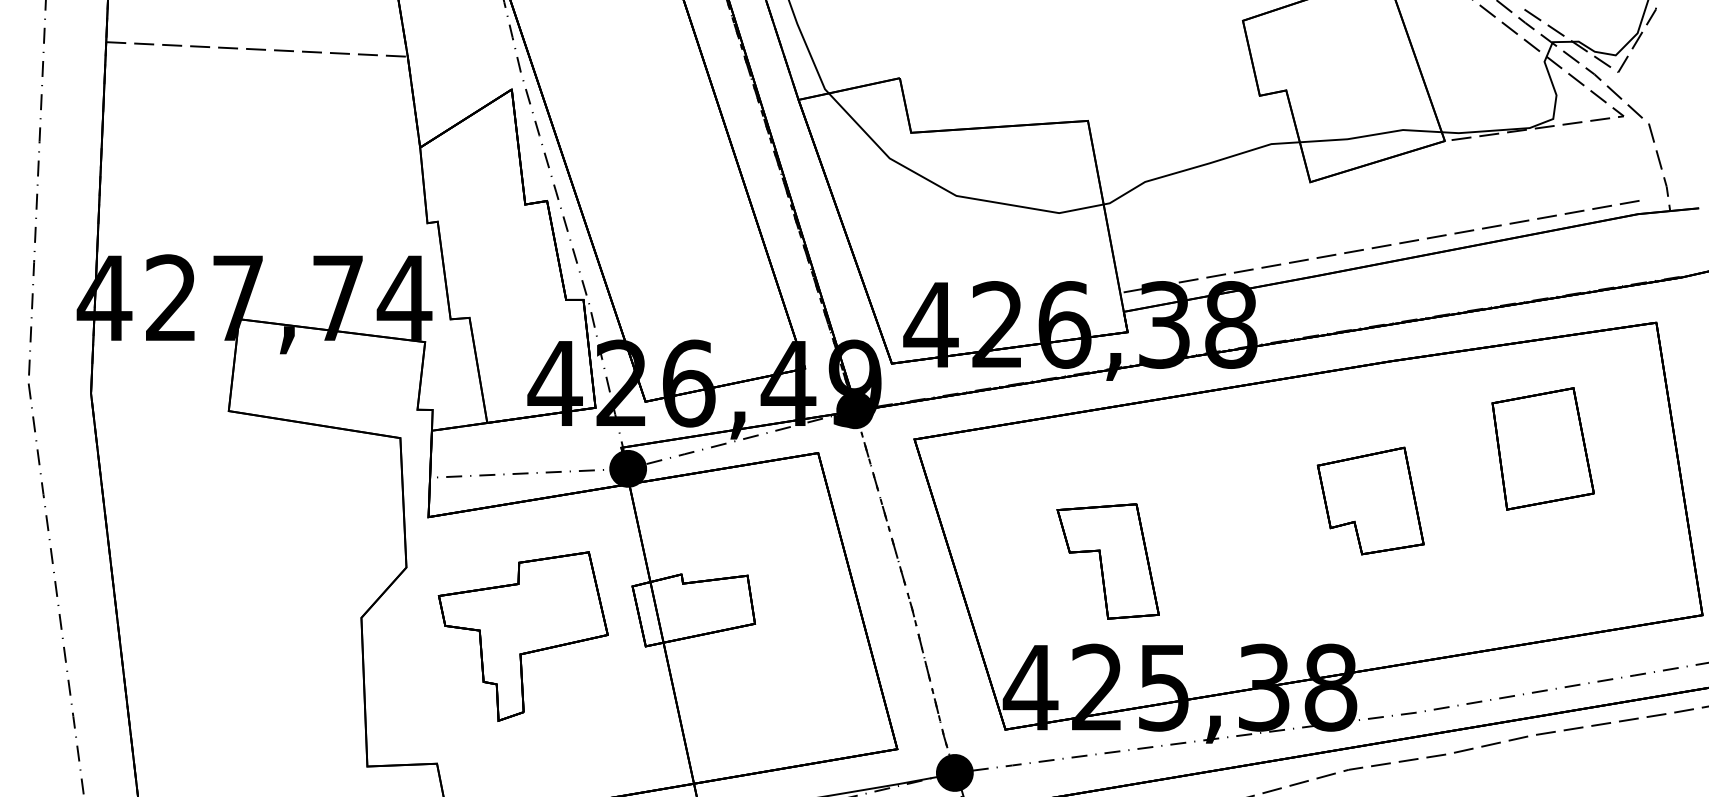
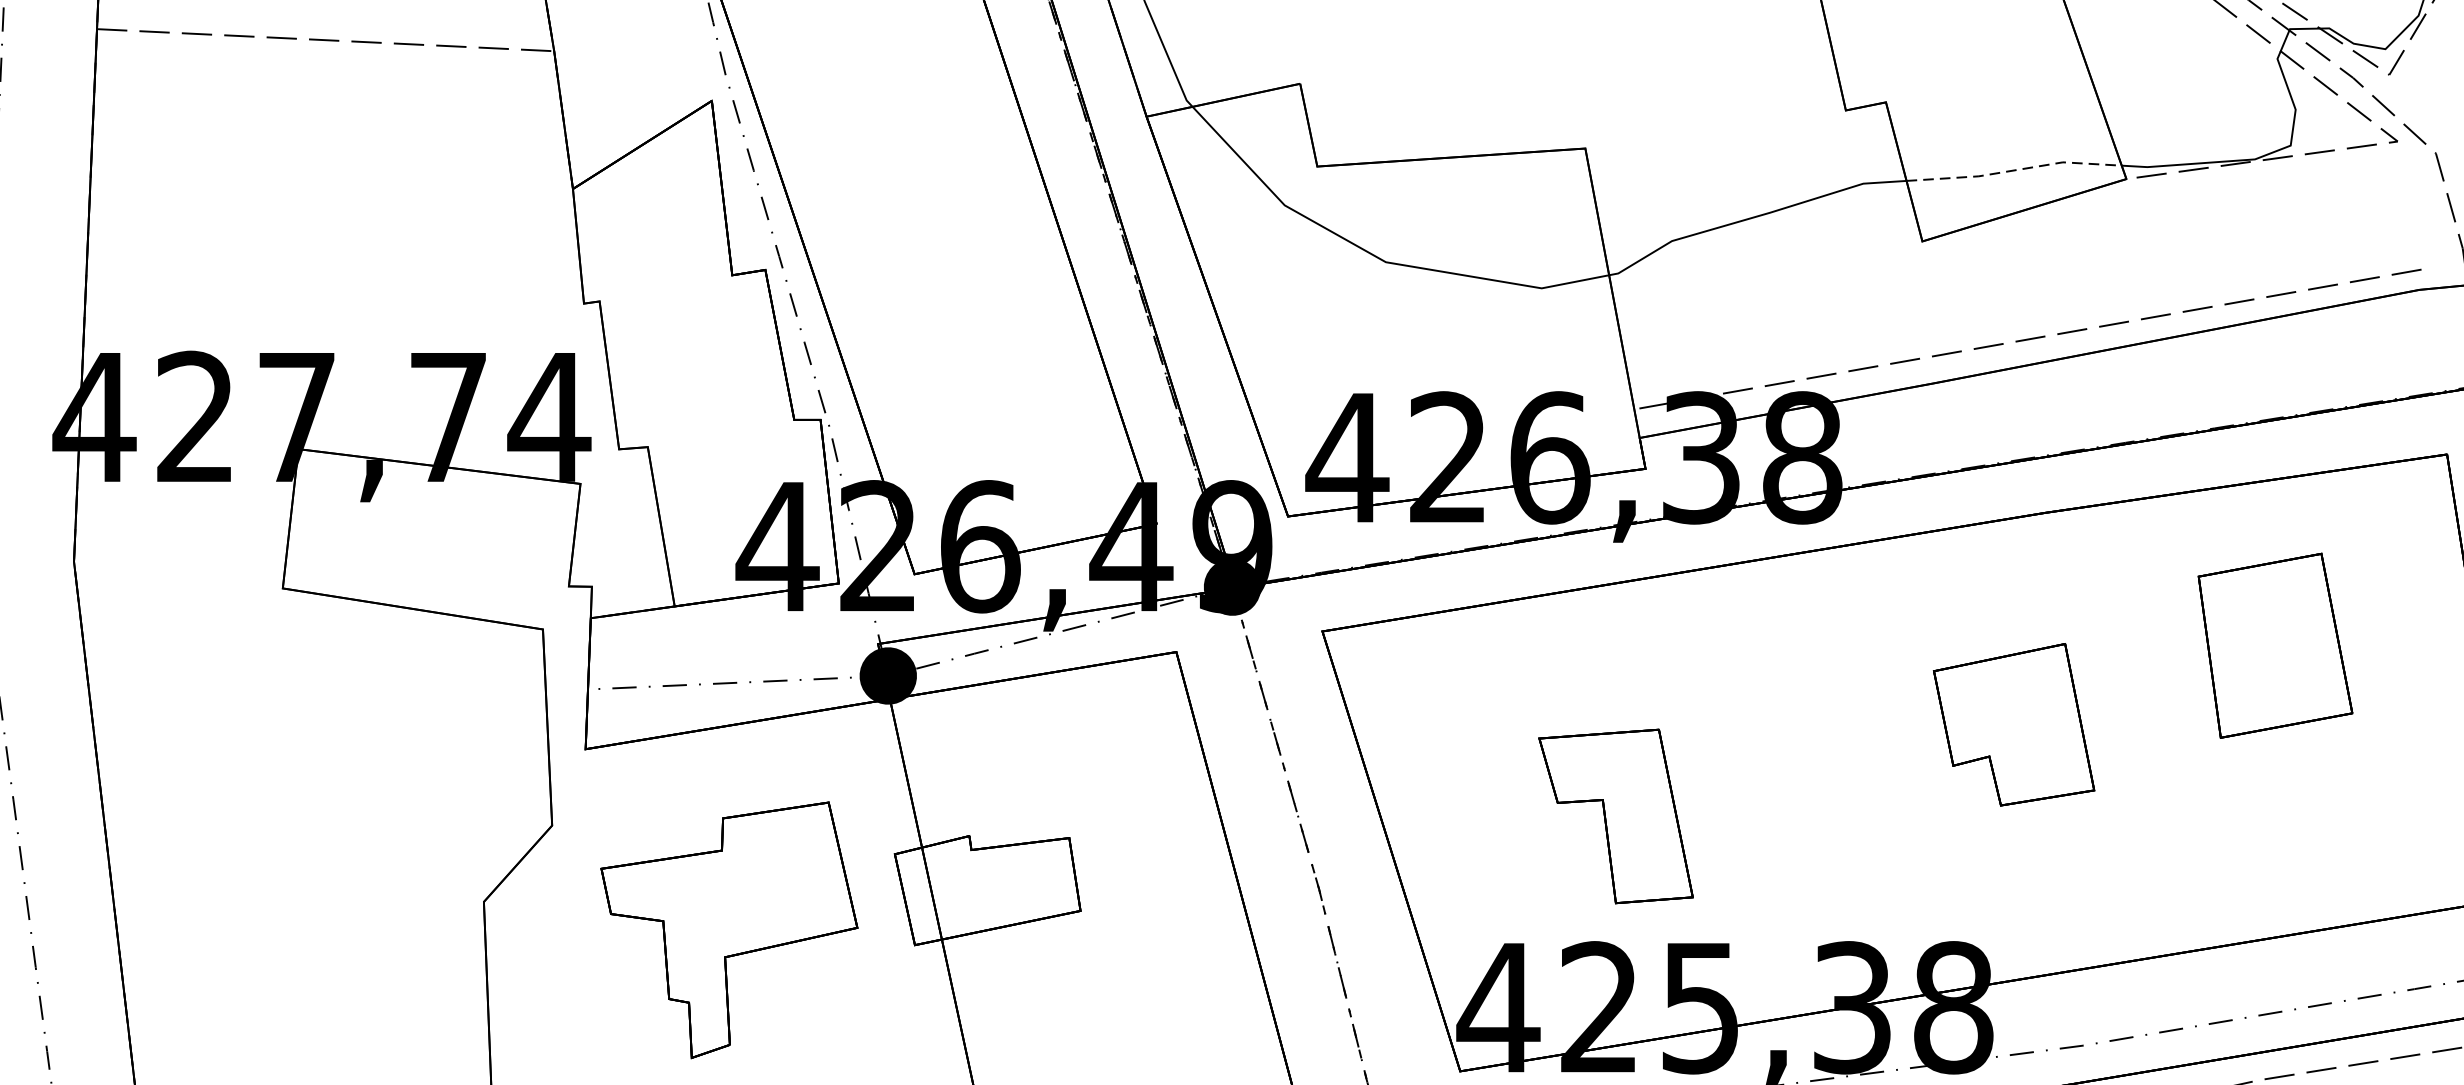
line: (1370, 135) -> (2013, 170), solid -> dashed

